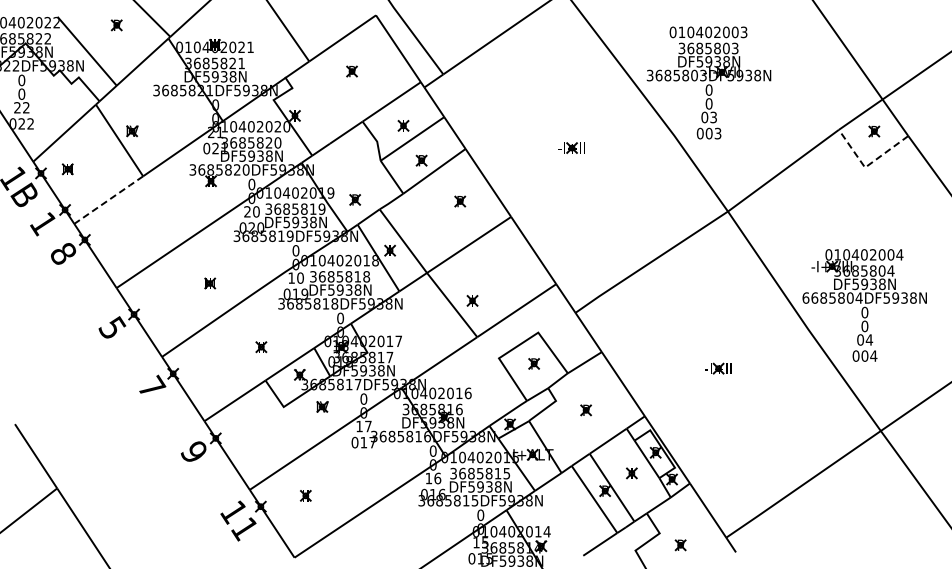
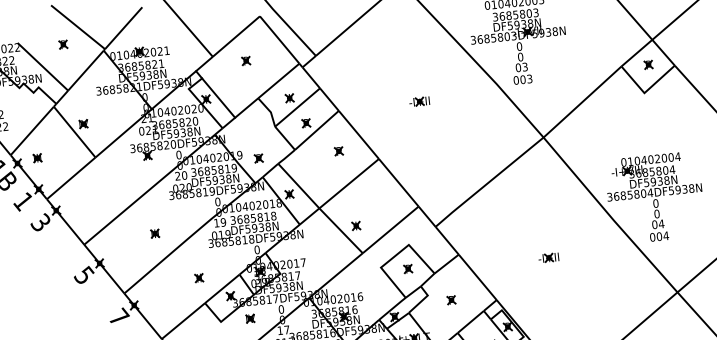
line: (310, 115) -> (218, 97), added
line: (867, 165) -> (646, 91), dashed -> solid
line: (108, 200) -> (71, 178), dashed -> solid
text: (62, 252) -> (40, 221), 8 -> 3
text: (300, 277) -> (223, 221), 10 -> 19
text: (805, 297) -> (609, 196), 6685804DF5938N -> 3685804DF5938N

